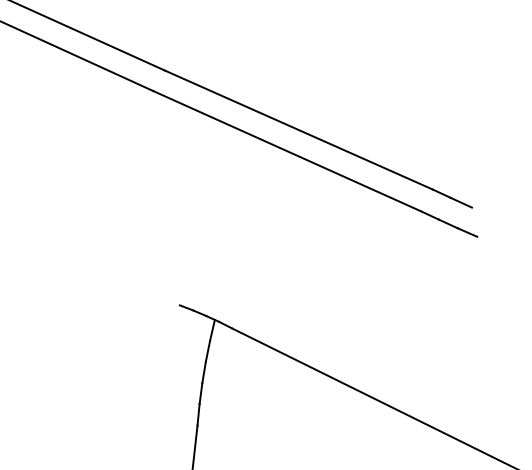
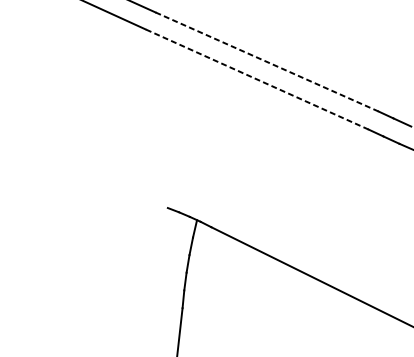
line: (299, 130) -> (267, 62), solid -> dashed
line: (287, 151) -> (257, 79), solid -> dashed

